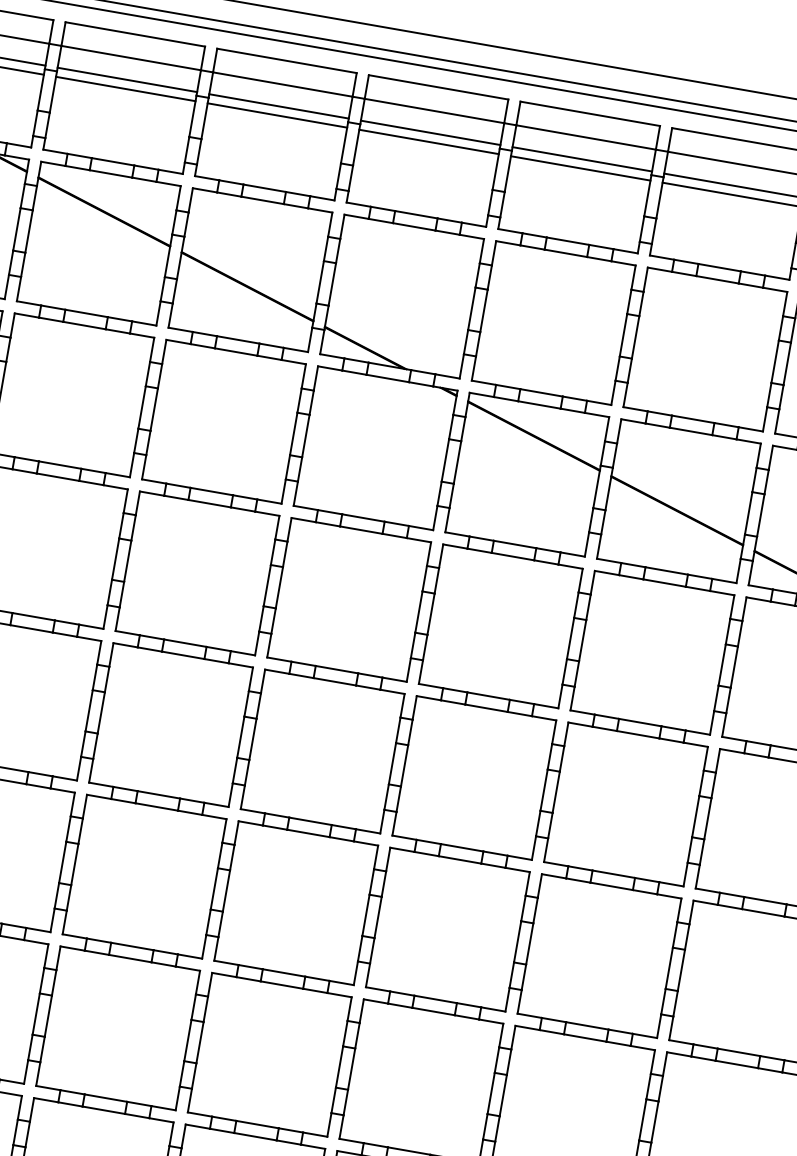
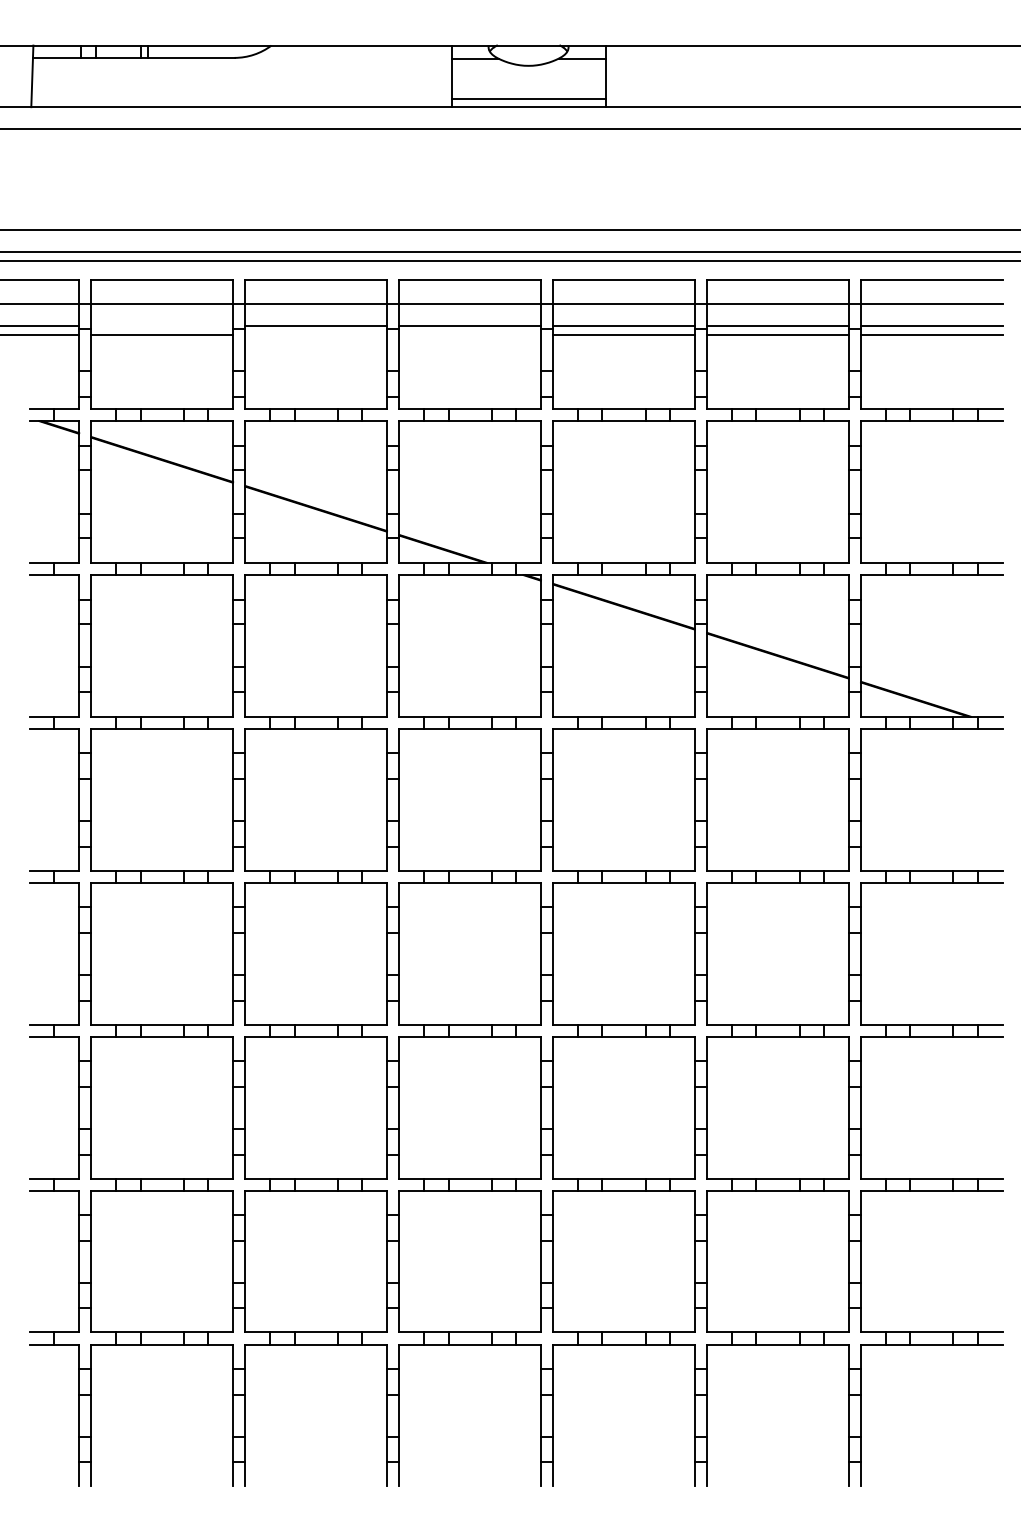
line: (127, 79) -> (162, 325), removed
line: (276, 114) -> (315, 334), removed
line: (428, 141) -> (469, 334), removed

